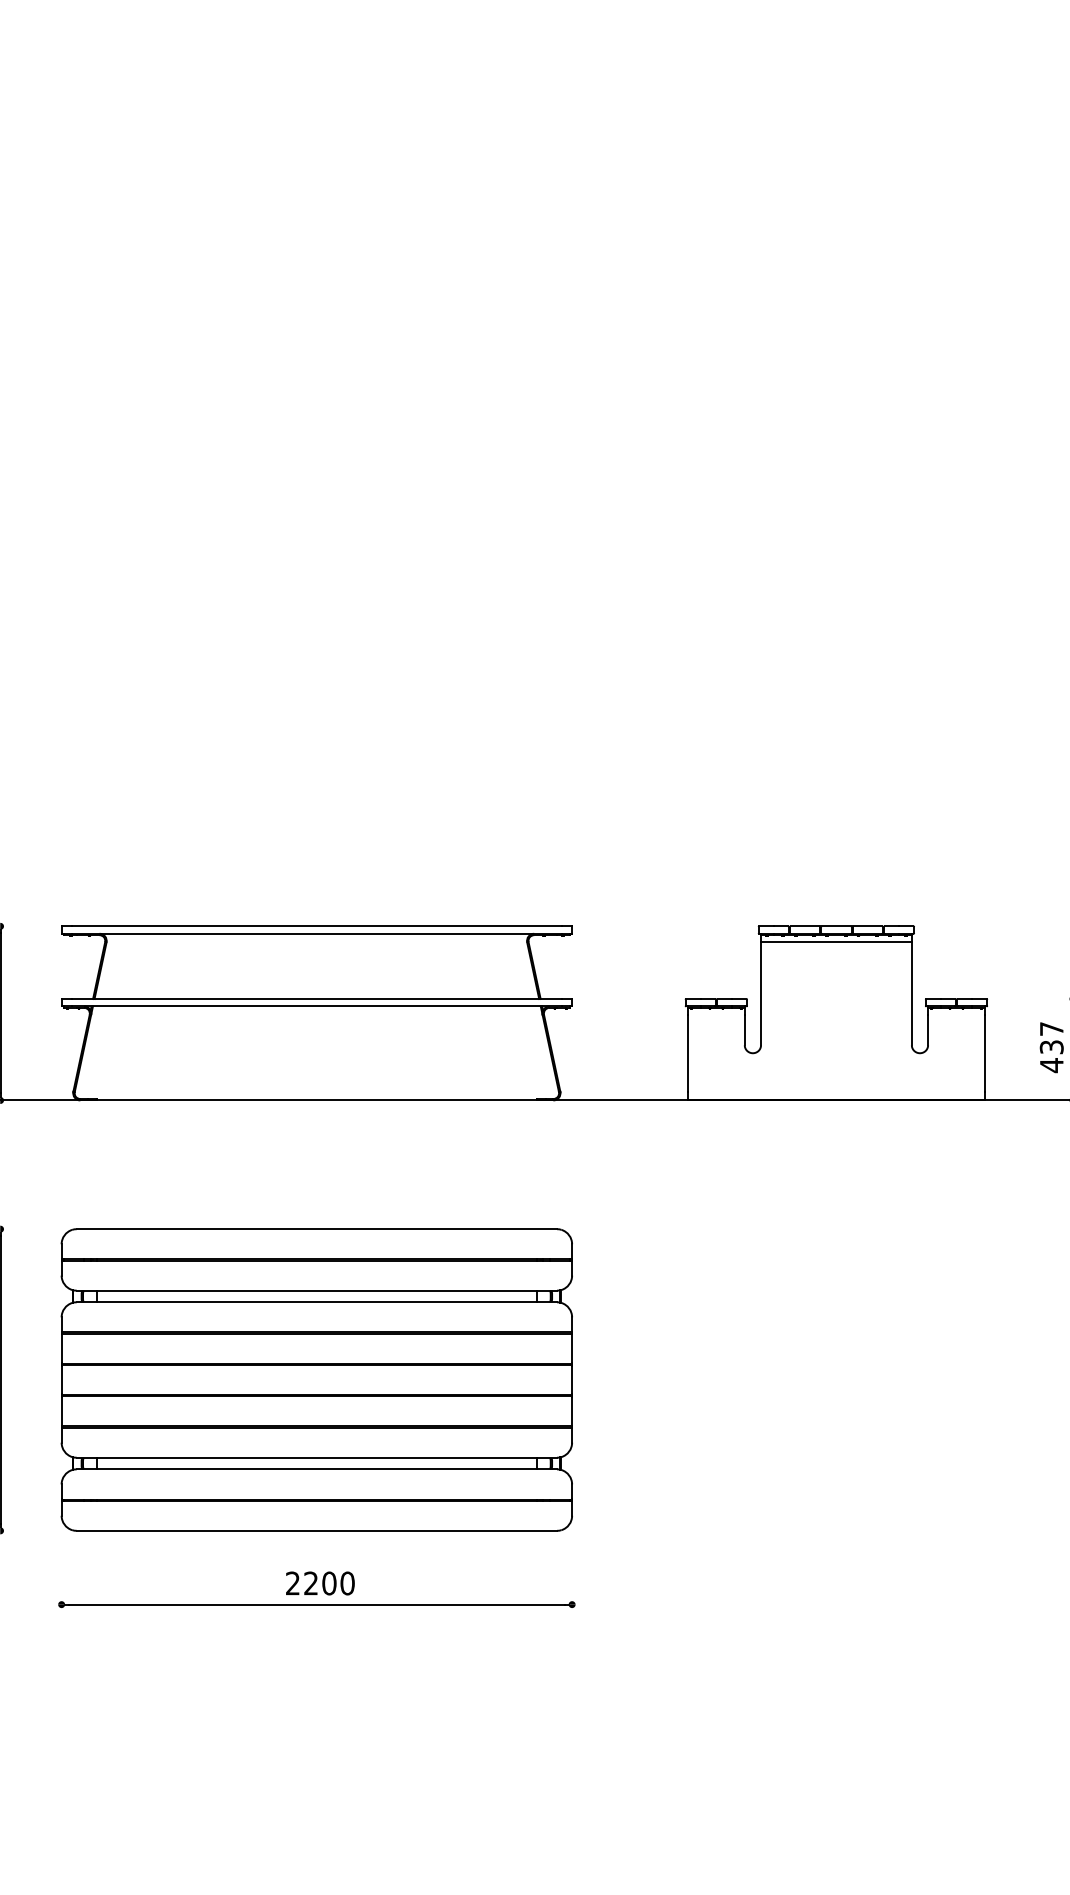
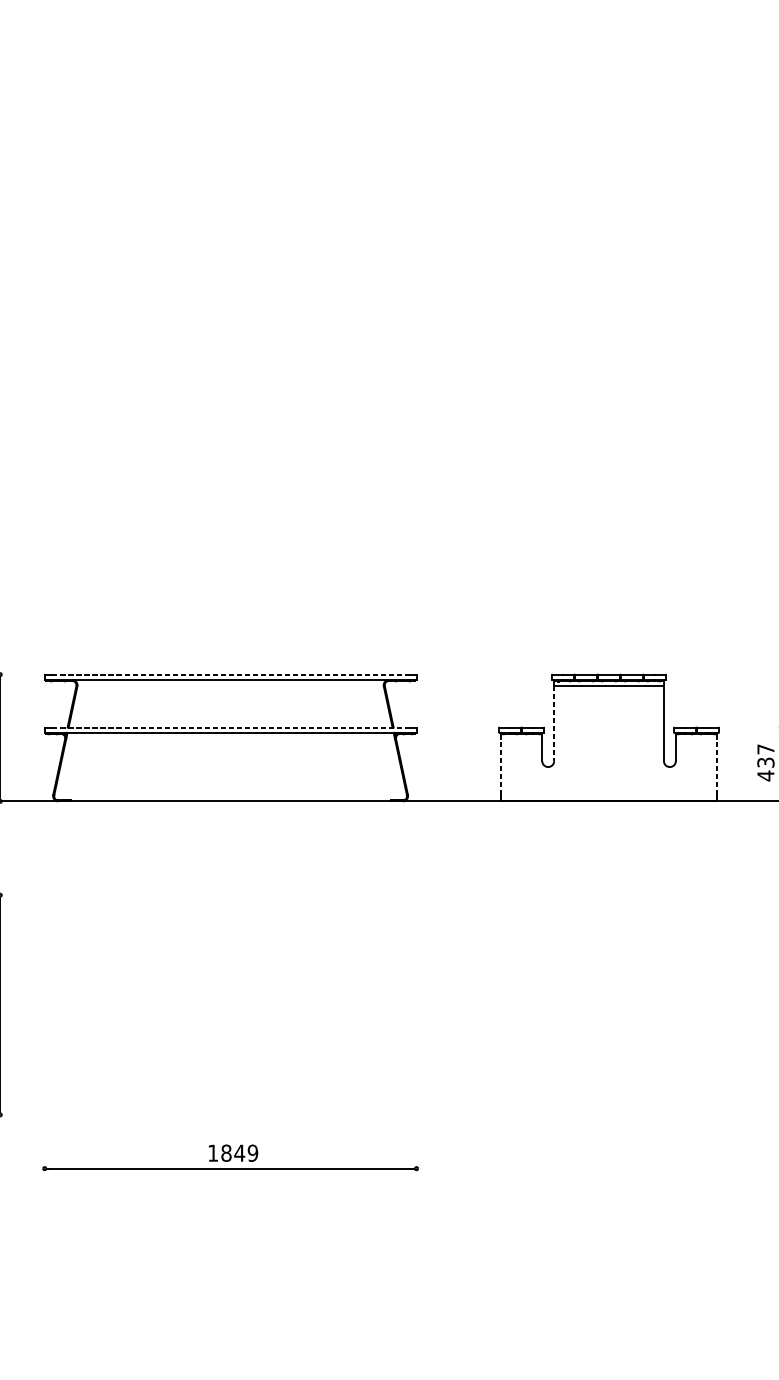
line: (316, 926) -> (230, 674), solid -> dashed
line: (761, 993) -> (554, 723), solid -> dashed
line: (316, 998) -> (230, 727), solid -> dashed
line: (687, 1052) -> (500, 766), solid -> dashed
line: (984, 1052) -> (716, 766), solid -> dashed
part: (316, 1379) -> (230, 1004), removed
text: (320, 1583) -> (233, 1153), 2200 -> 1849

